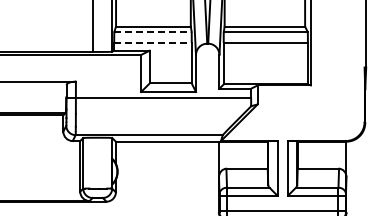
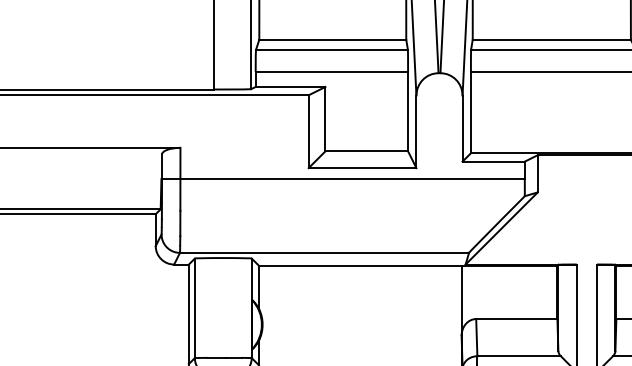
line: (153, 31) -> (332, 49), dashed -> solid
line: (152, 42) -> (330, 70), dashed -> solid

